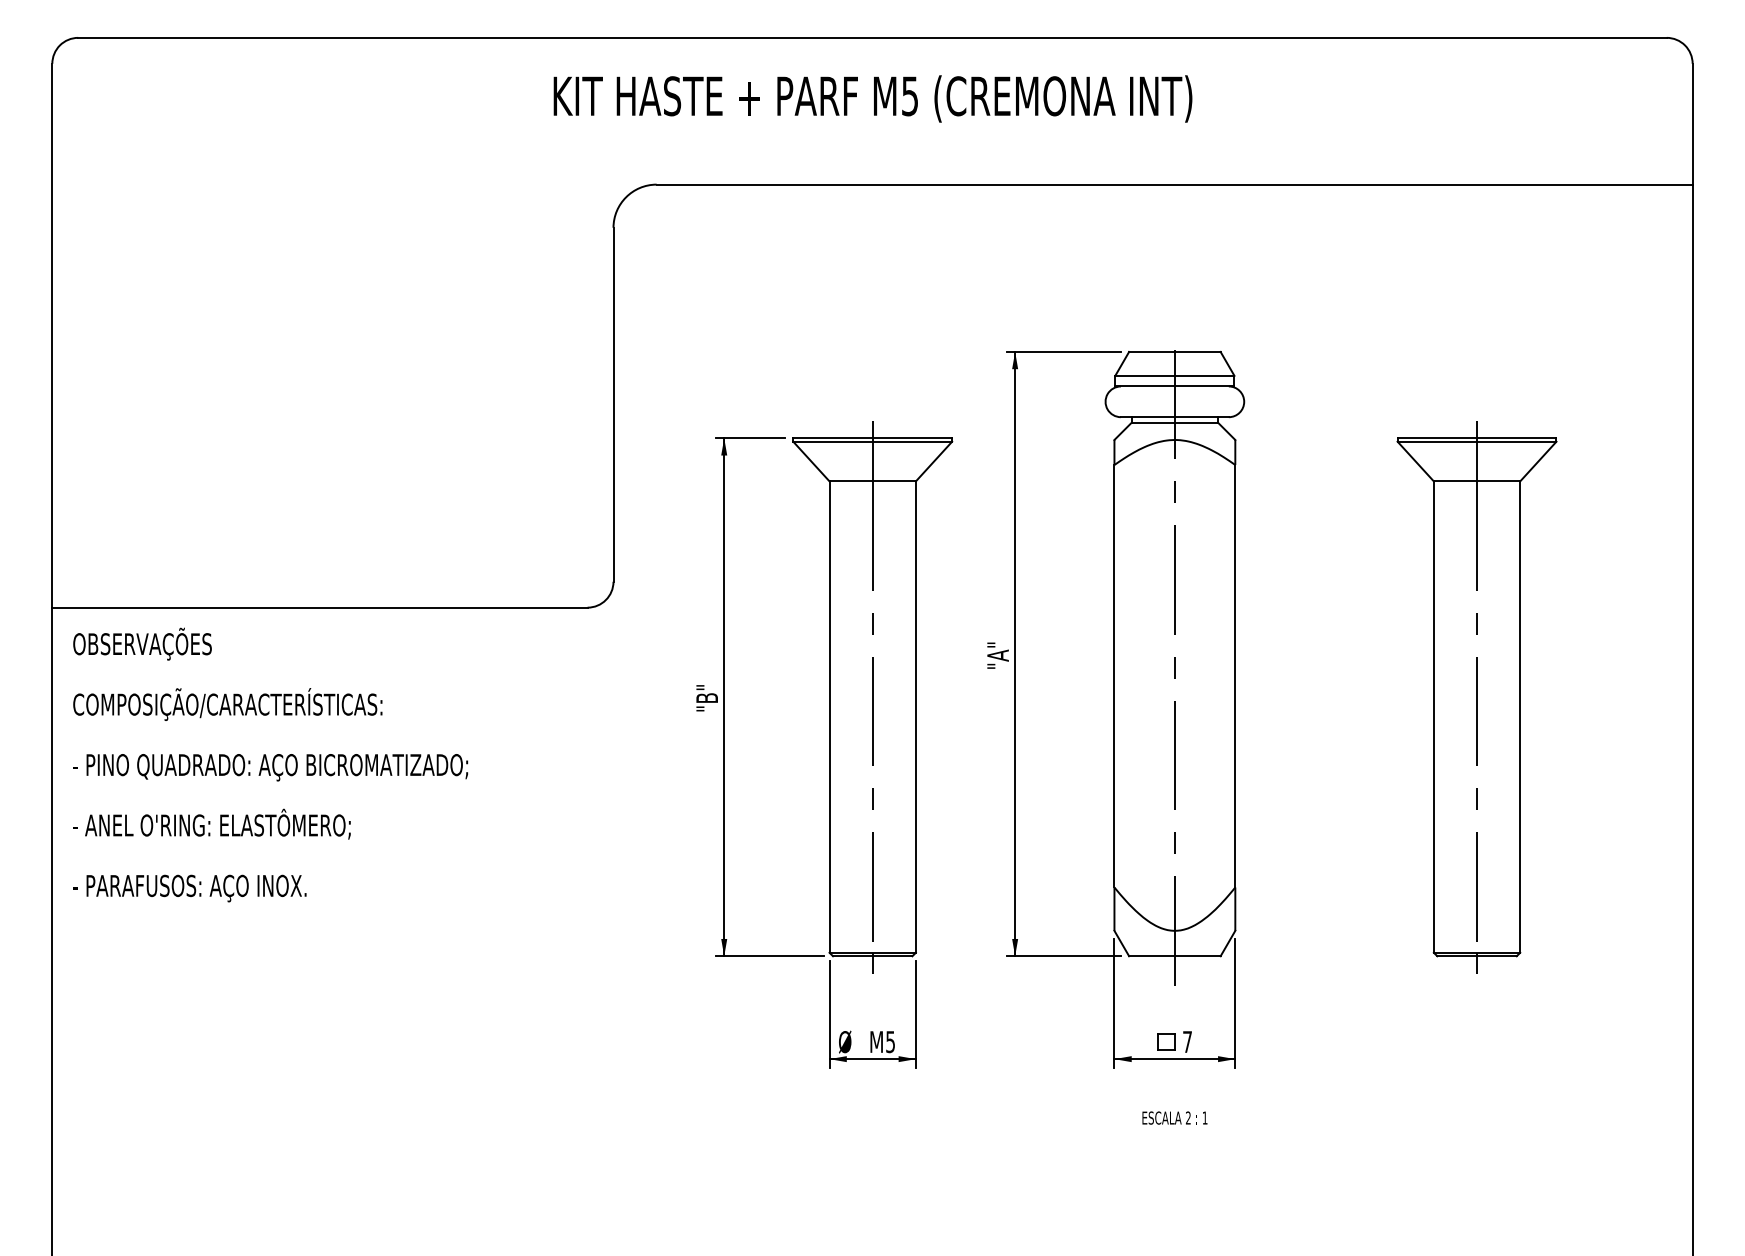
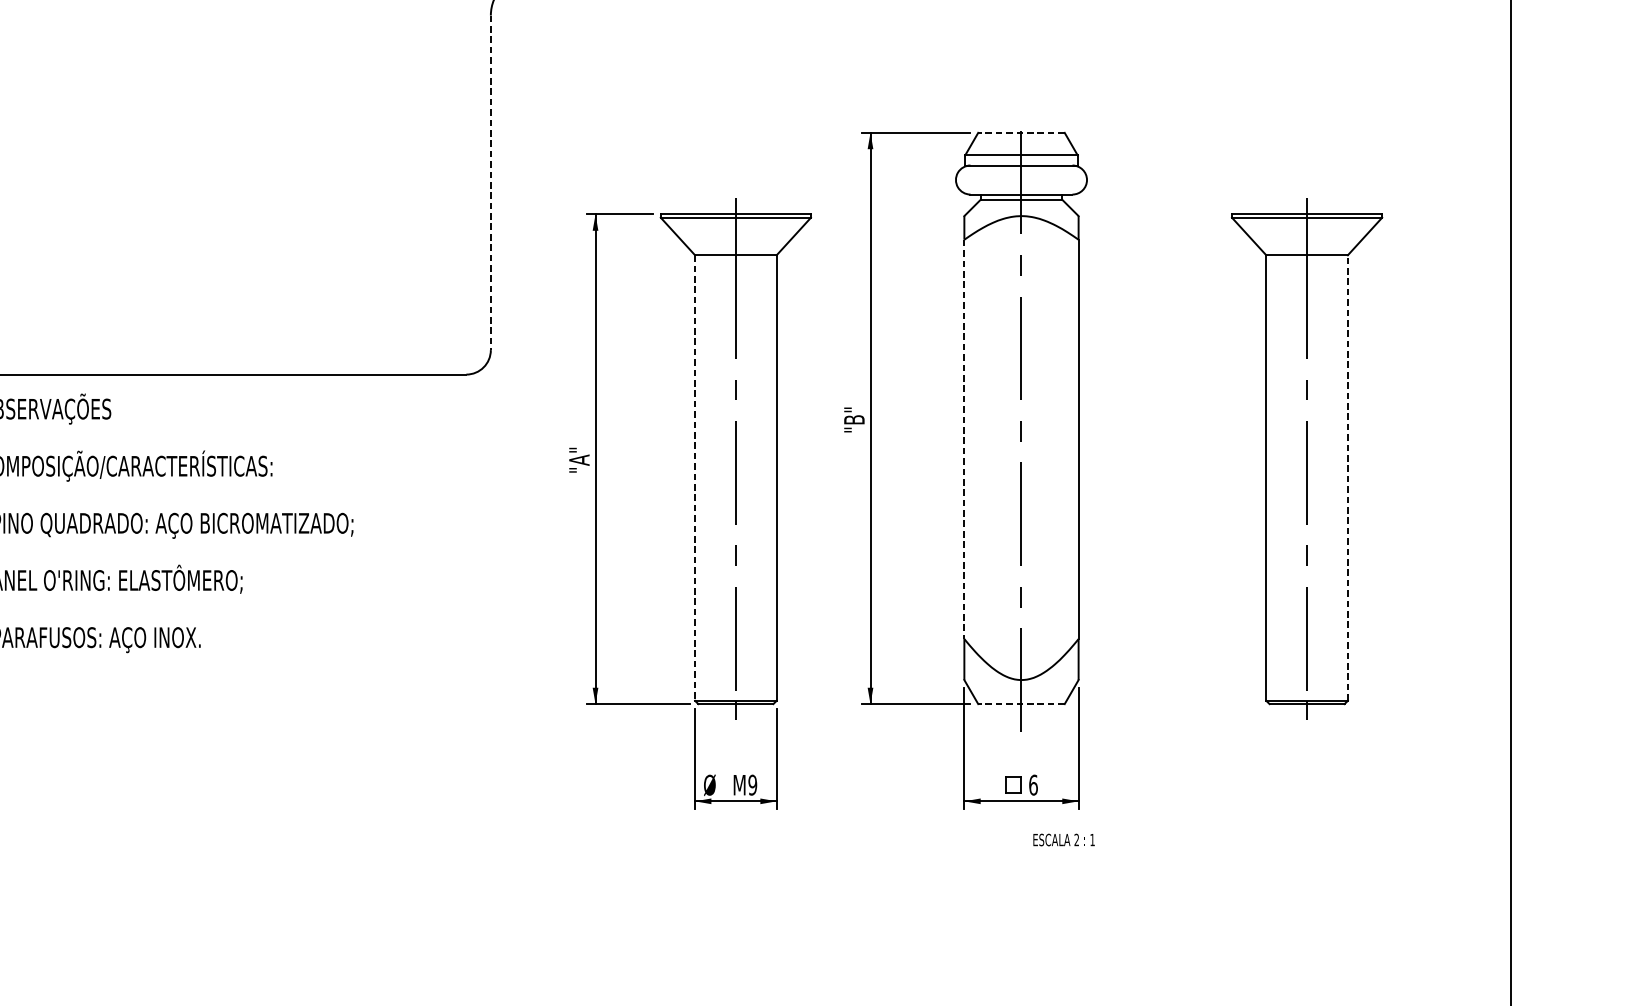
line: (1174, 351) -> (1021, 132), solid -> dashed
line: (613, 404) -> (490, 182), solid -> dashed
text: (997, 655) -> (853, 419), "A" -> "B"
line: (1114, 676) -> (964, 439), solid -> dashed
text: (706, 698) -> (578, 460), "B" -> "A"
line: (829, 717) -> (695, 478), solid -> dashed
line: (1520, 717) -> (1348, 478), solid -> dashed
line: (1174, 956) -> (1021, 704), solid -> dashed
text: (890, 1041) -> (752, 784), M5 -> M9
text: (1187, 1042) -> (1033, 785), 7 -> 6
text: (1174, 1117) -> (1063, 839), moved

